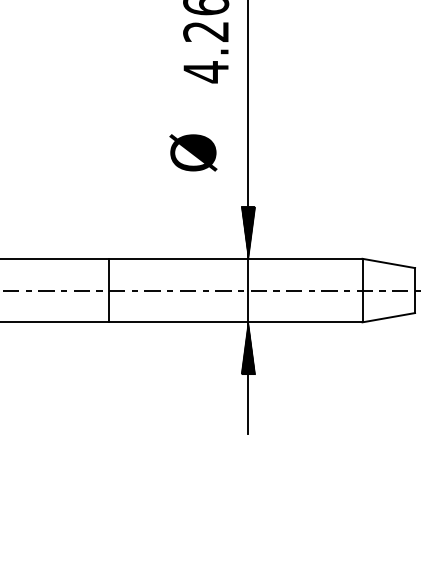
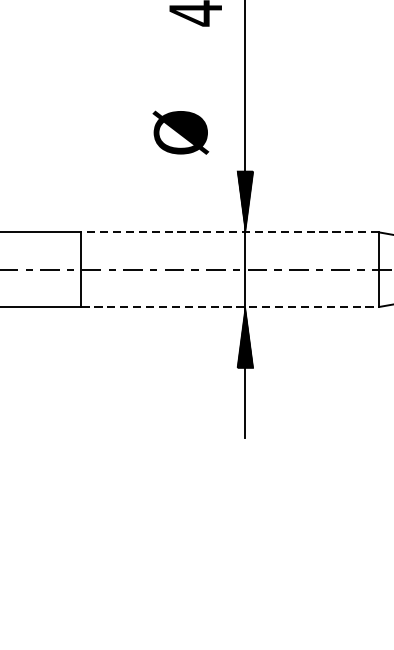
text: (193, 152) -> (180, 132), moved
line: (235, 258) -> (230, 232), solid -> dashed
line: (235, 322) -> (230, 307), solid -> dashed

